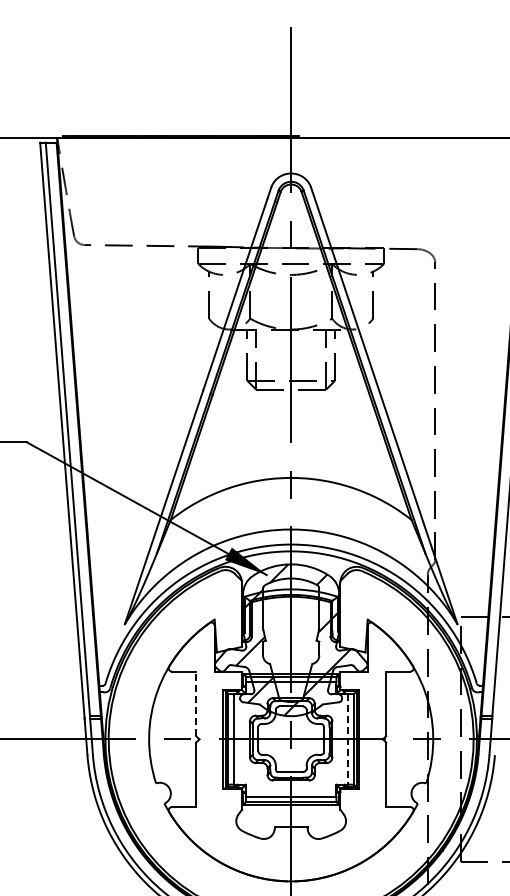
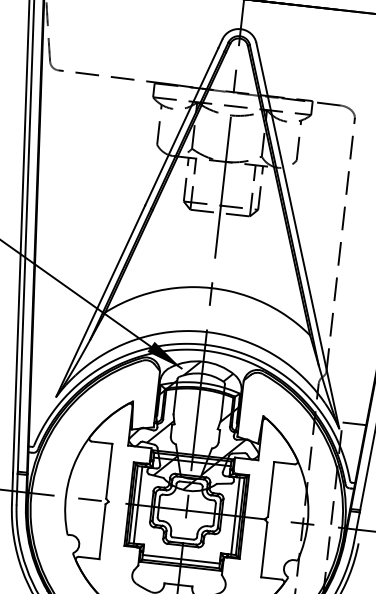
line: (196, 703) -> (109, 471), dashed -> solid
line: (348, 739) -> (235, 516), dashed -> solid

